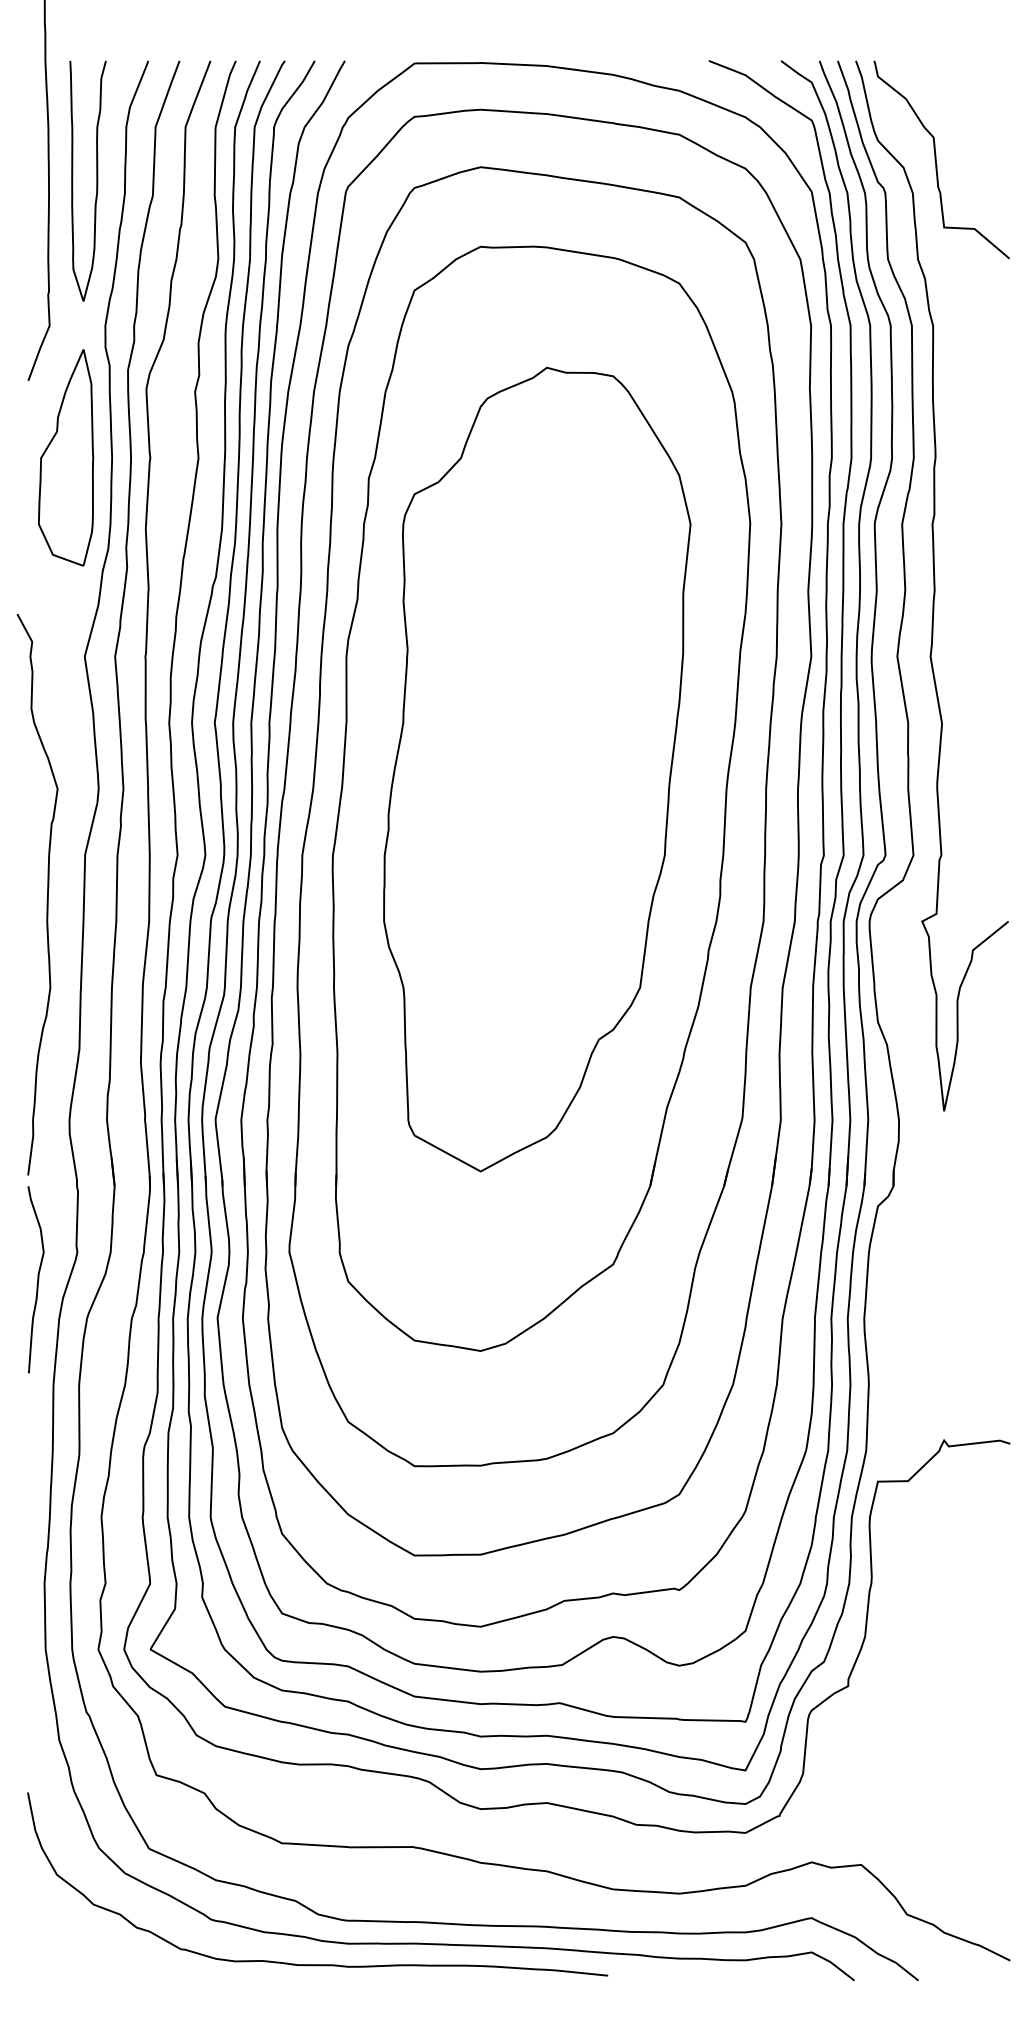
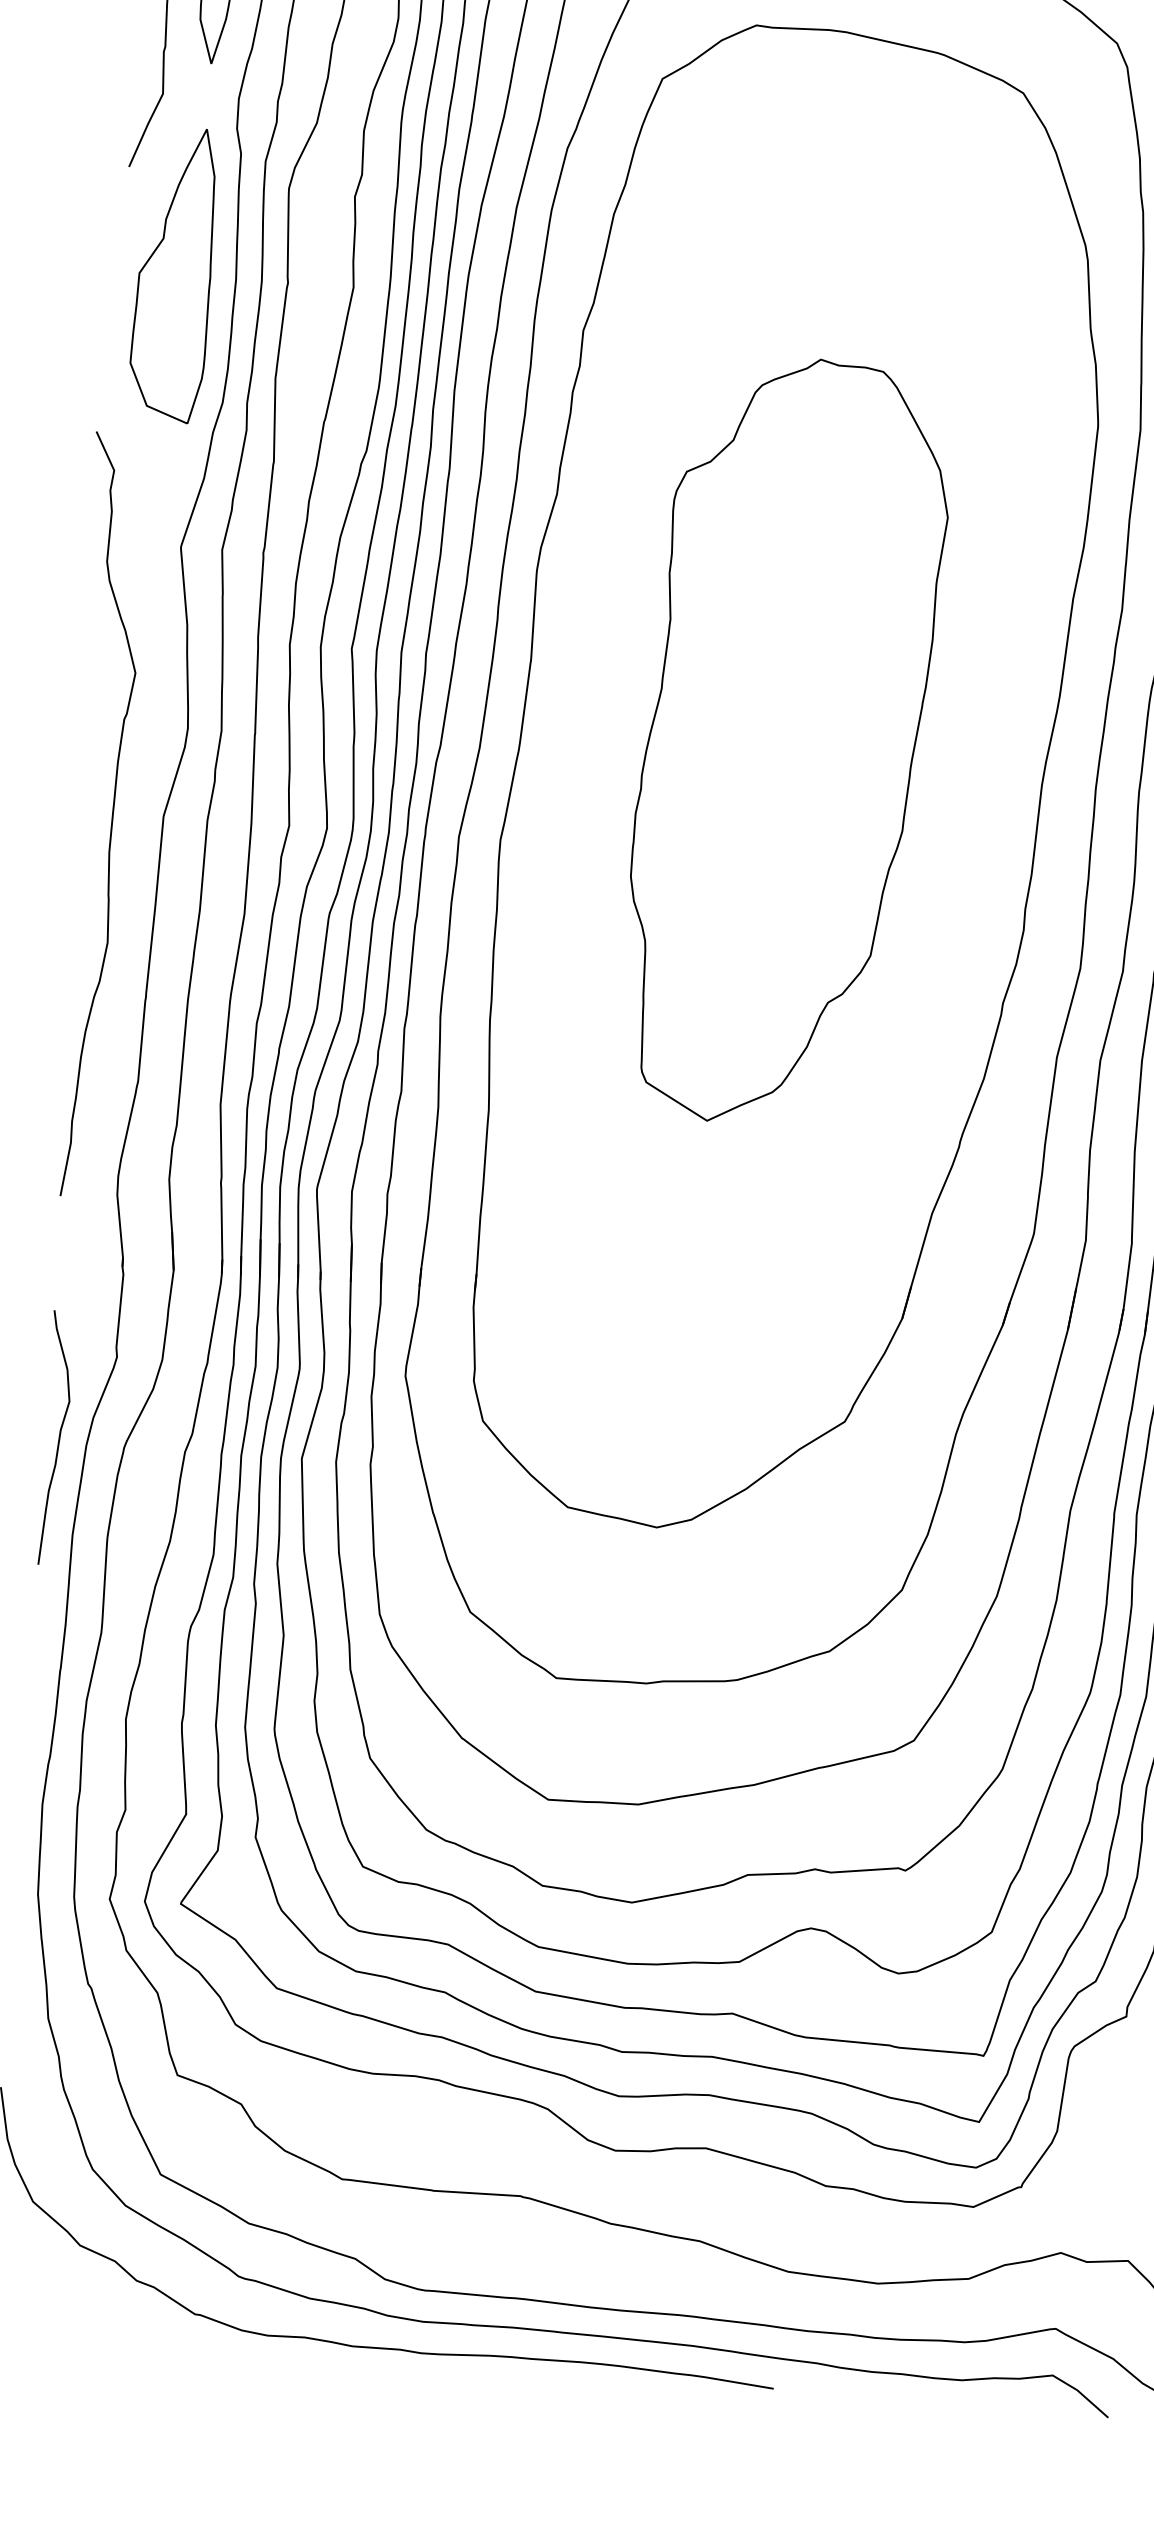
part: (537, 769) -> (786, 741), size x0.7
curve: (47, 894) -> (112, 815), moved
curve: (37, 1279) -> (58, 1437), moved

